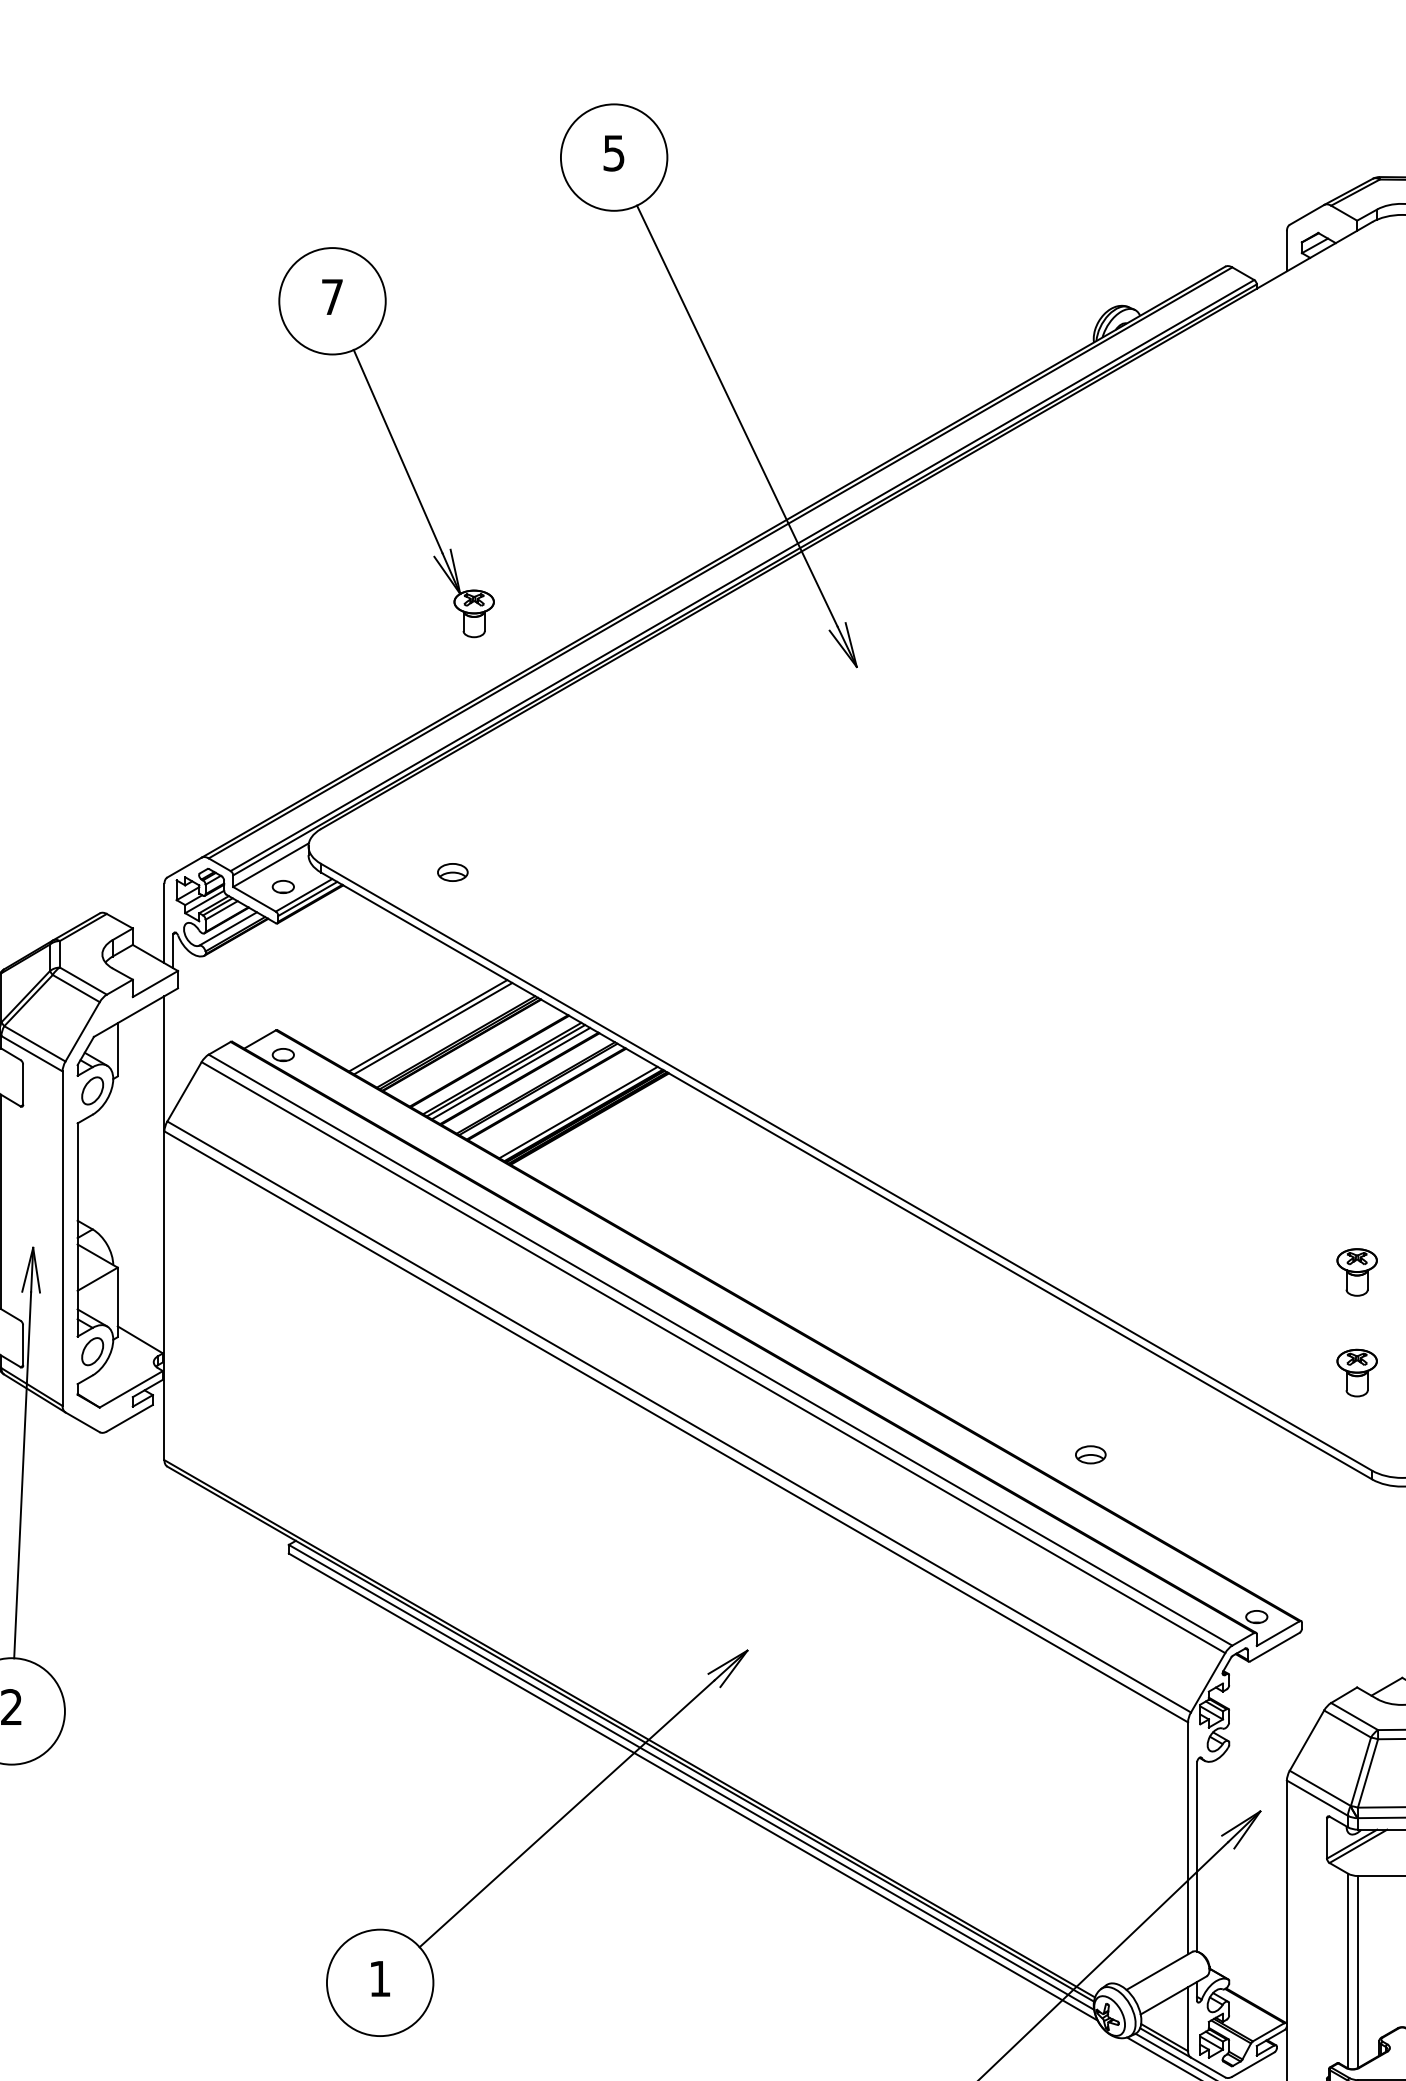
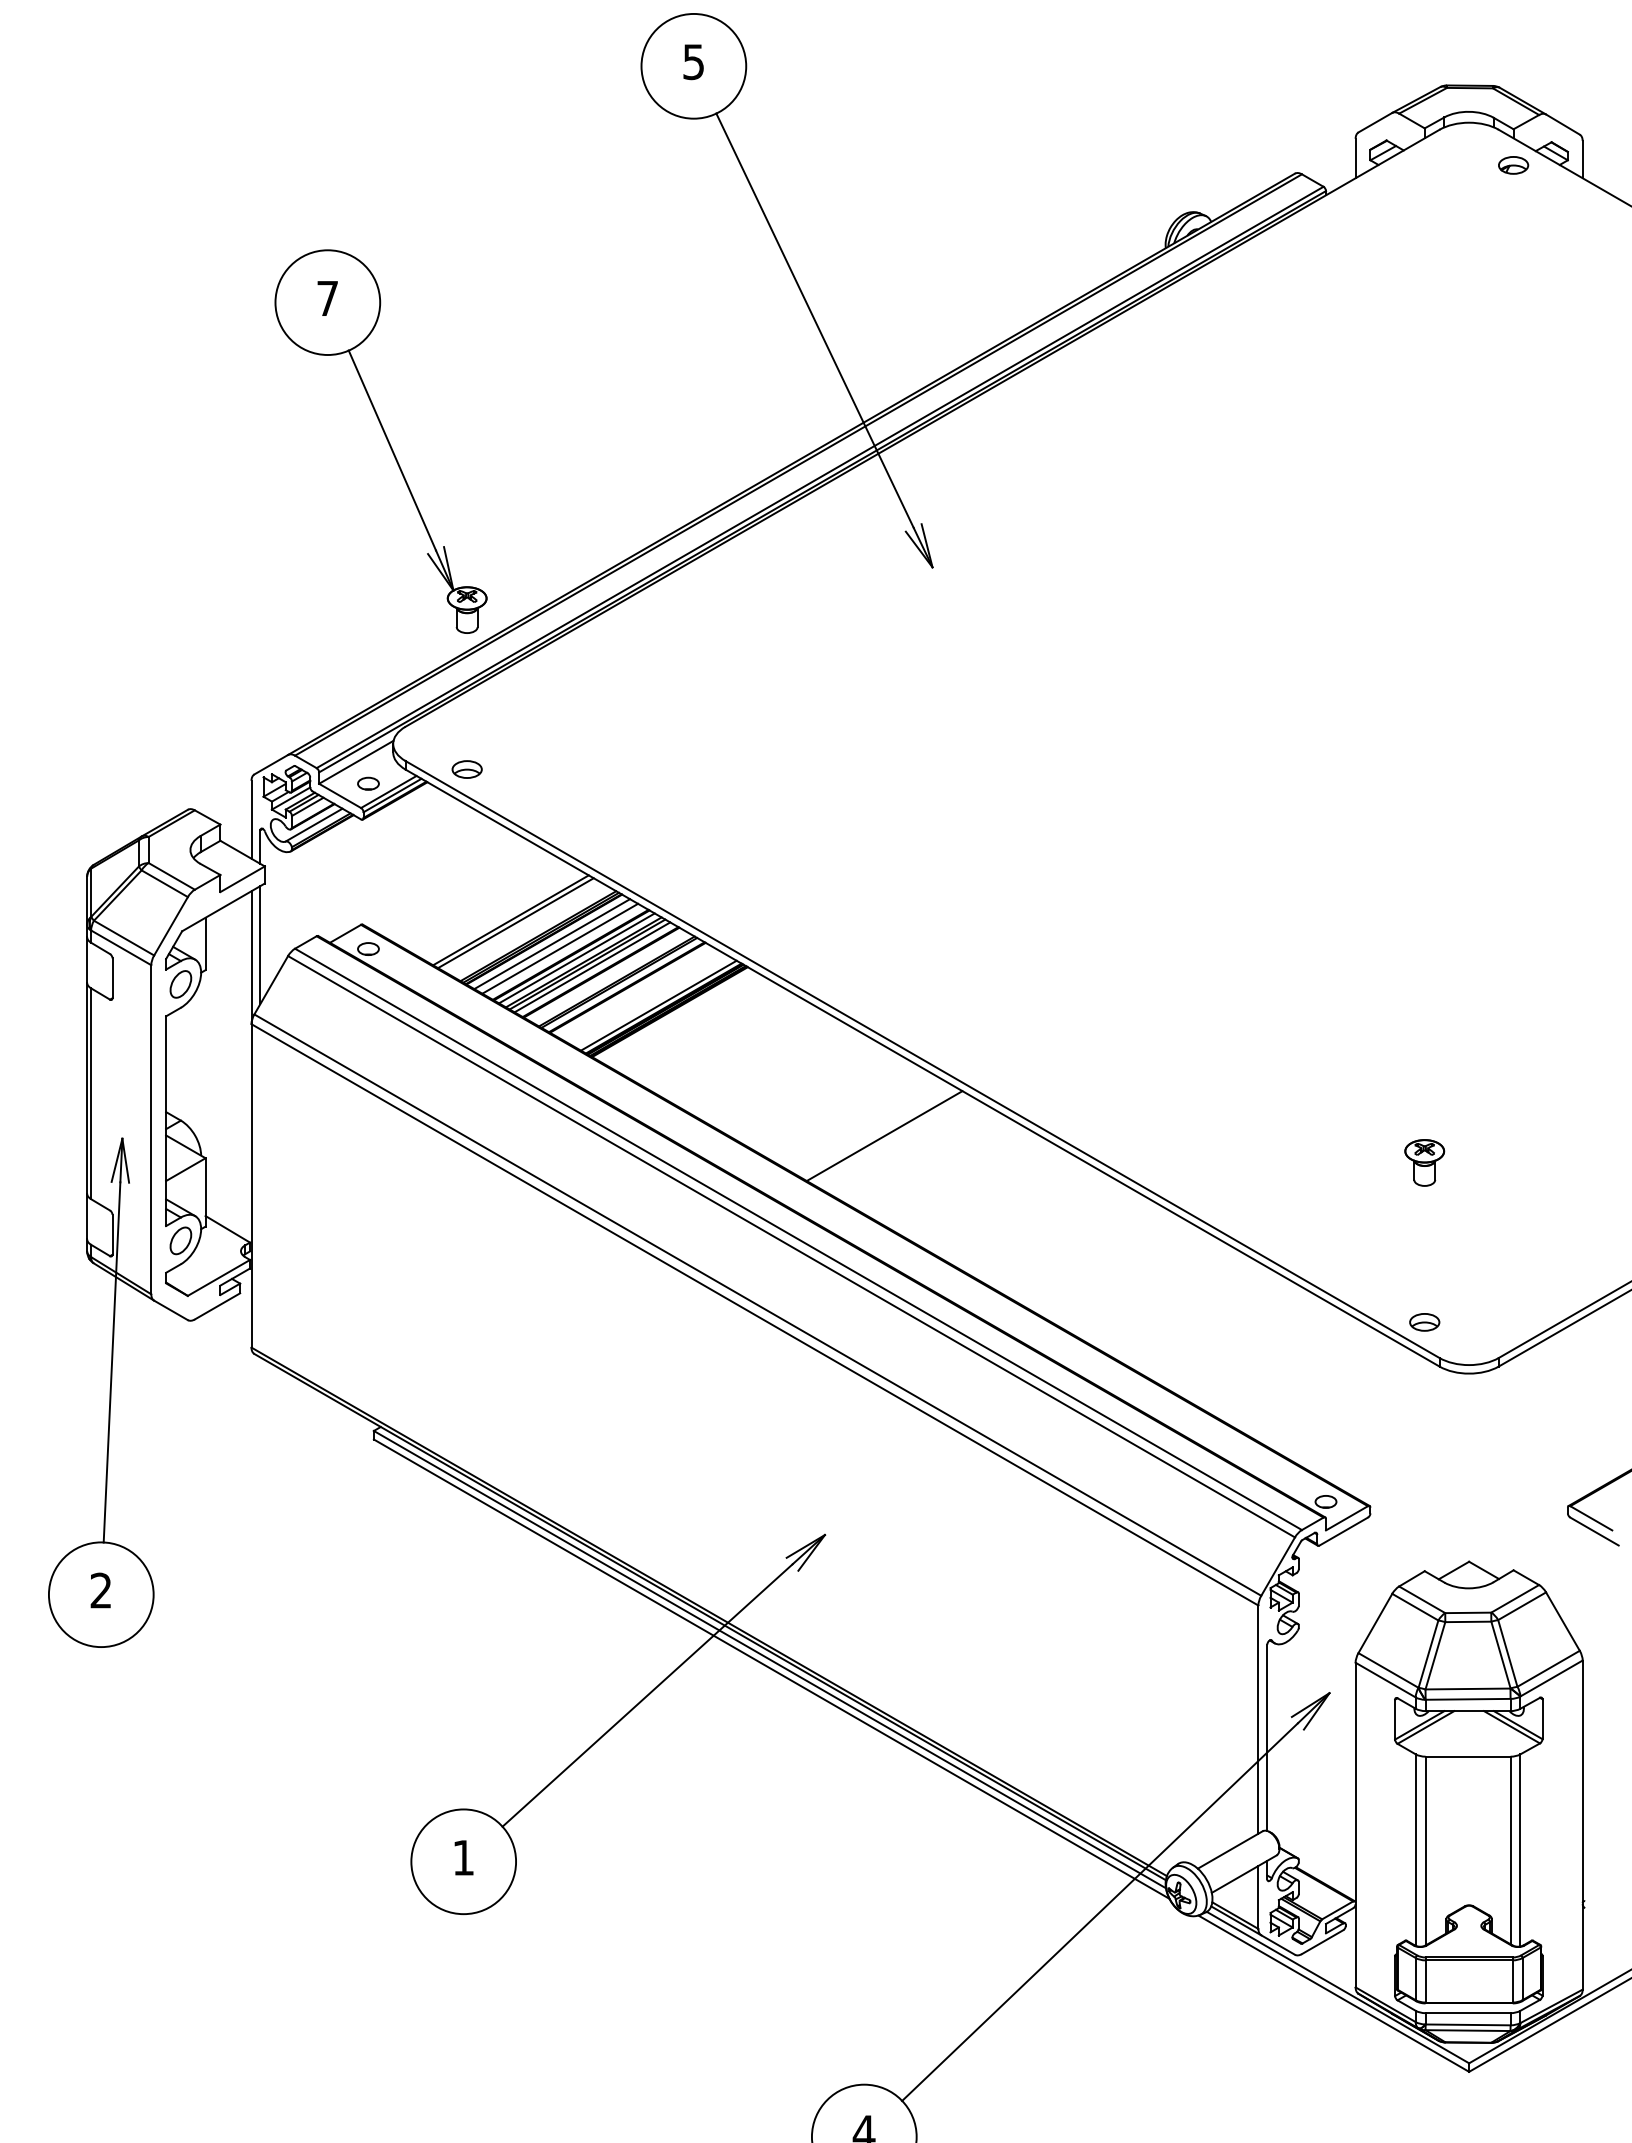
part: (392, 440) -> (386, 439), moved
part: (452, 872) -> (466, 769), moved
line: (470, 1050) -> (552, 944), added
line: (173, 1051) -> (260, 945), added
line: (478, 1054) -> (560, 948), added
line: (494, 1064) -> (576, 958), added
line: (807, 1245) -> (884, 1136), added
part: (1356, 1372) -> (1424, 1261), removed
part: (1090, 1454) -> (1424, 1322), moved

